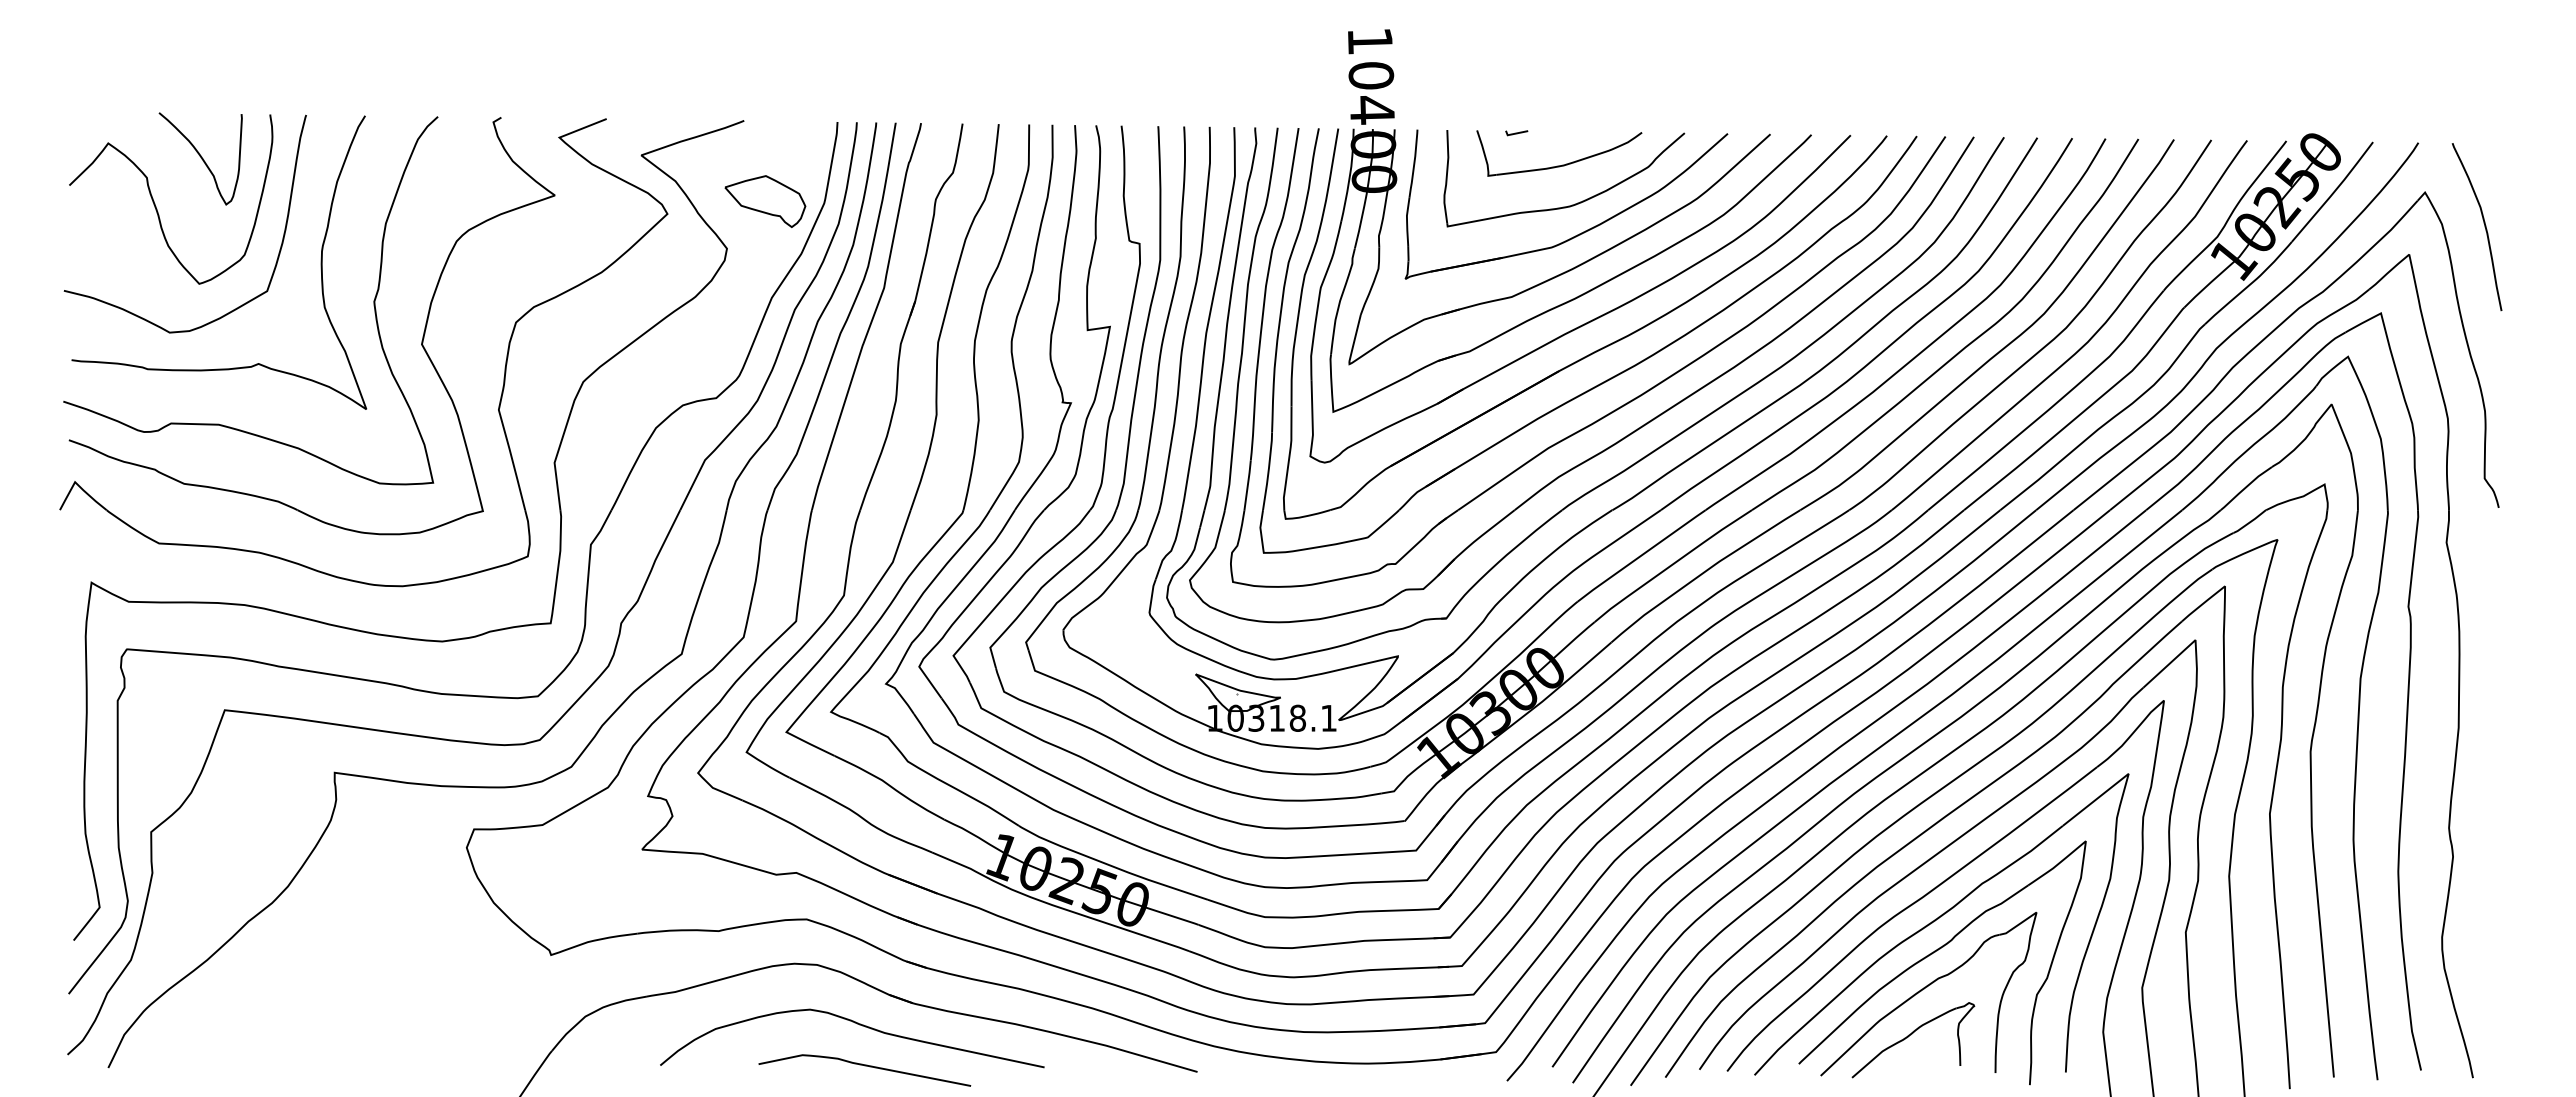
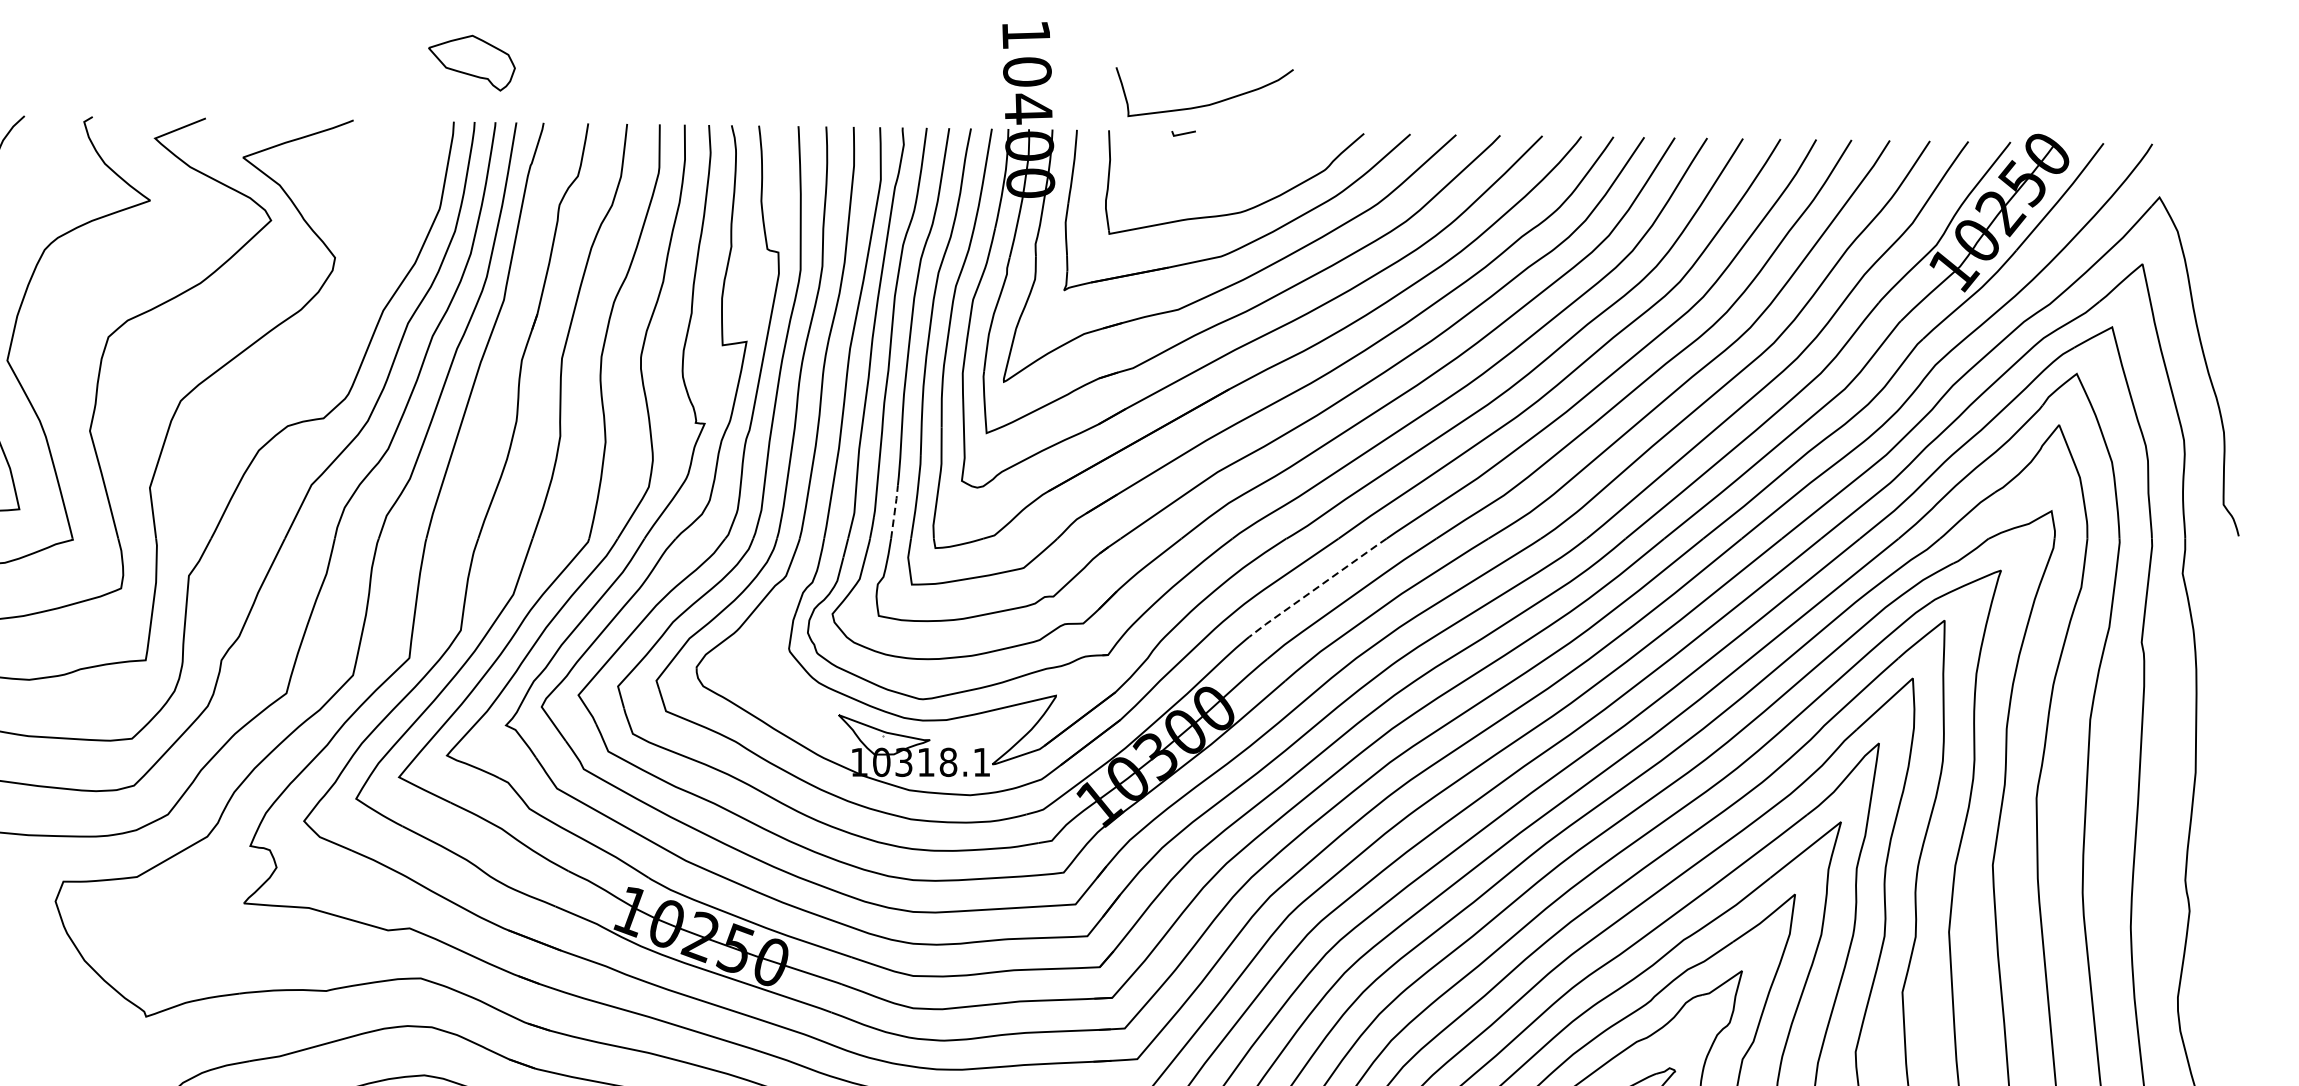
part: (1562, 164) -> (1208, 103), moved
part: (765, 201) -> (472, 63), moved
curve: (2484, 227) -> (2223, 235), removed
line: (1247, 484) -> (894, 511), solid -> dashed
line: (1641, 555) -> (1317, 587), solid -> dashed

